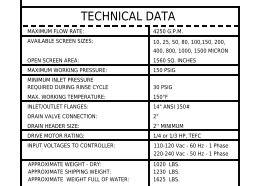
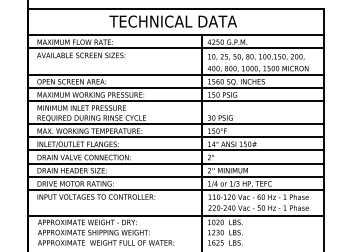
line: (129, 26) -> (175, 35), dashed -> solid
line: (129, 54) -> (175, 74), added
line: (129, 91) -> (175, 124), added
line: (129, 111) -> (175, 150), added
line: (129, 120) -> (175, 163), added

